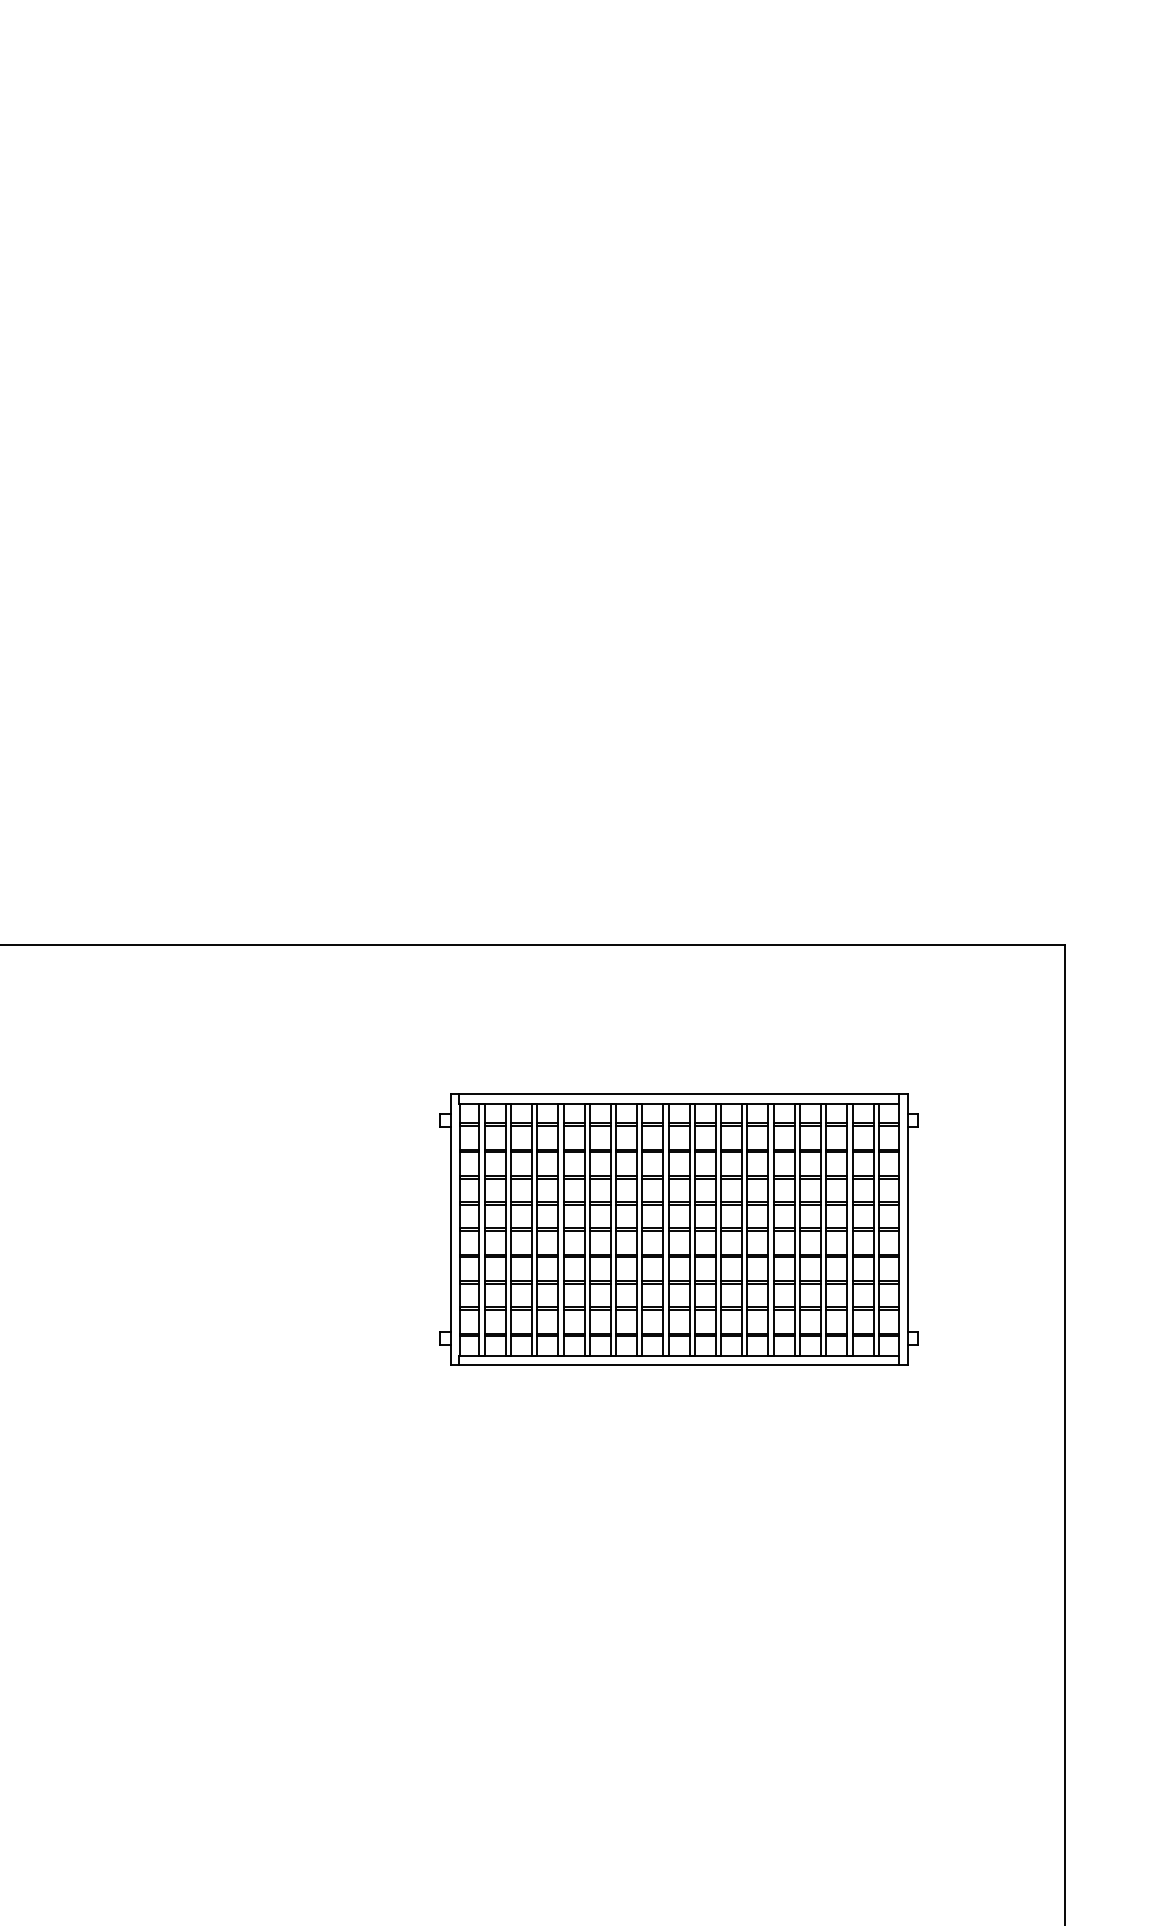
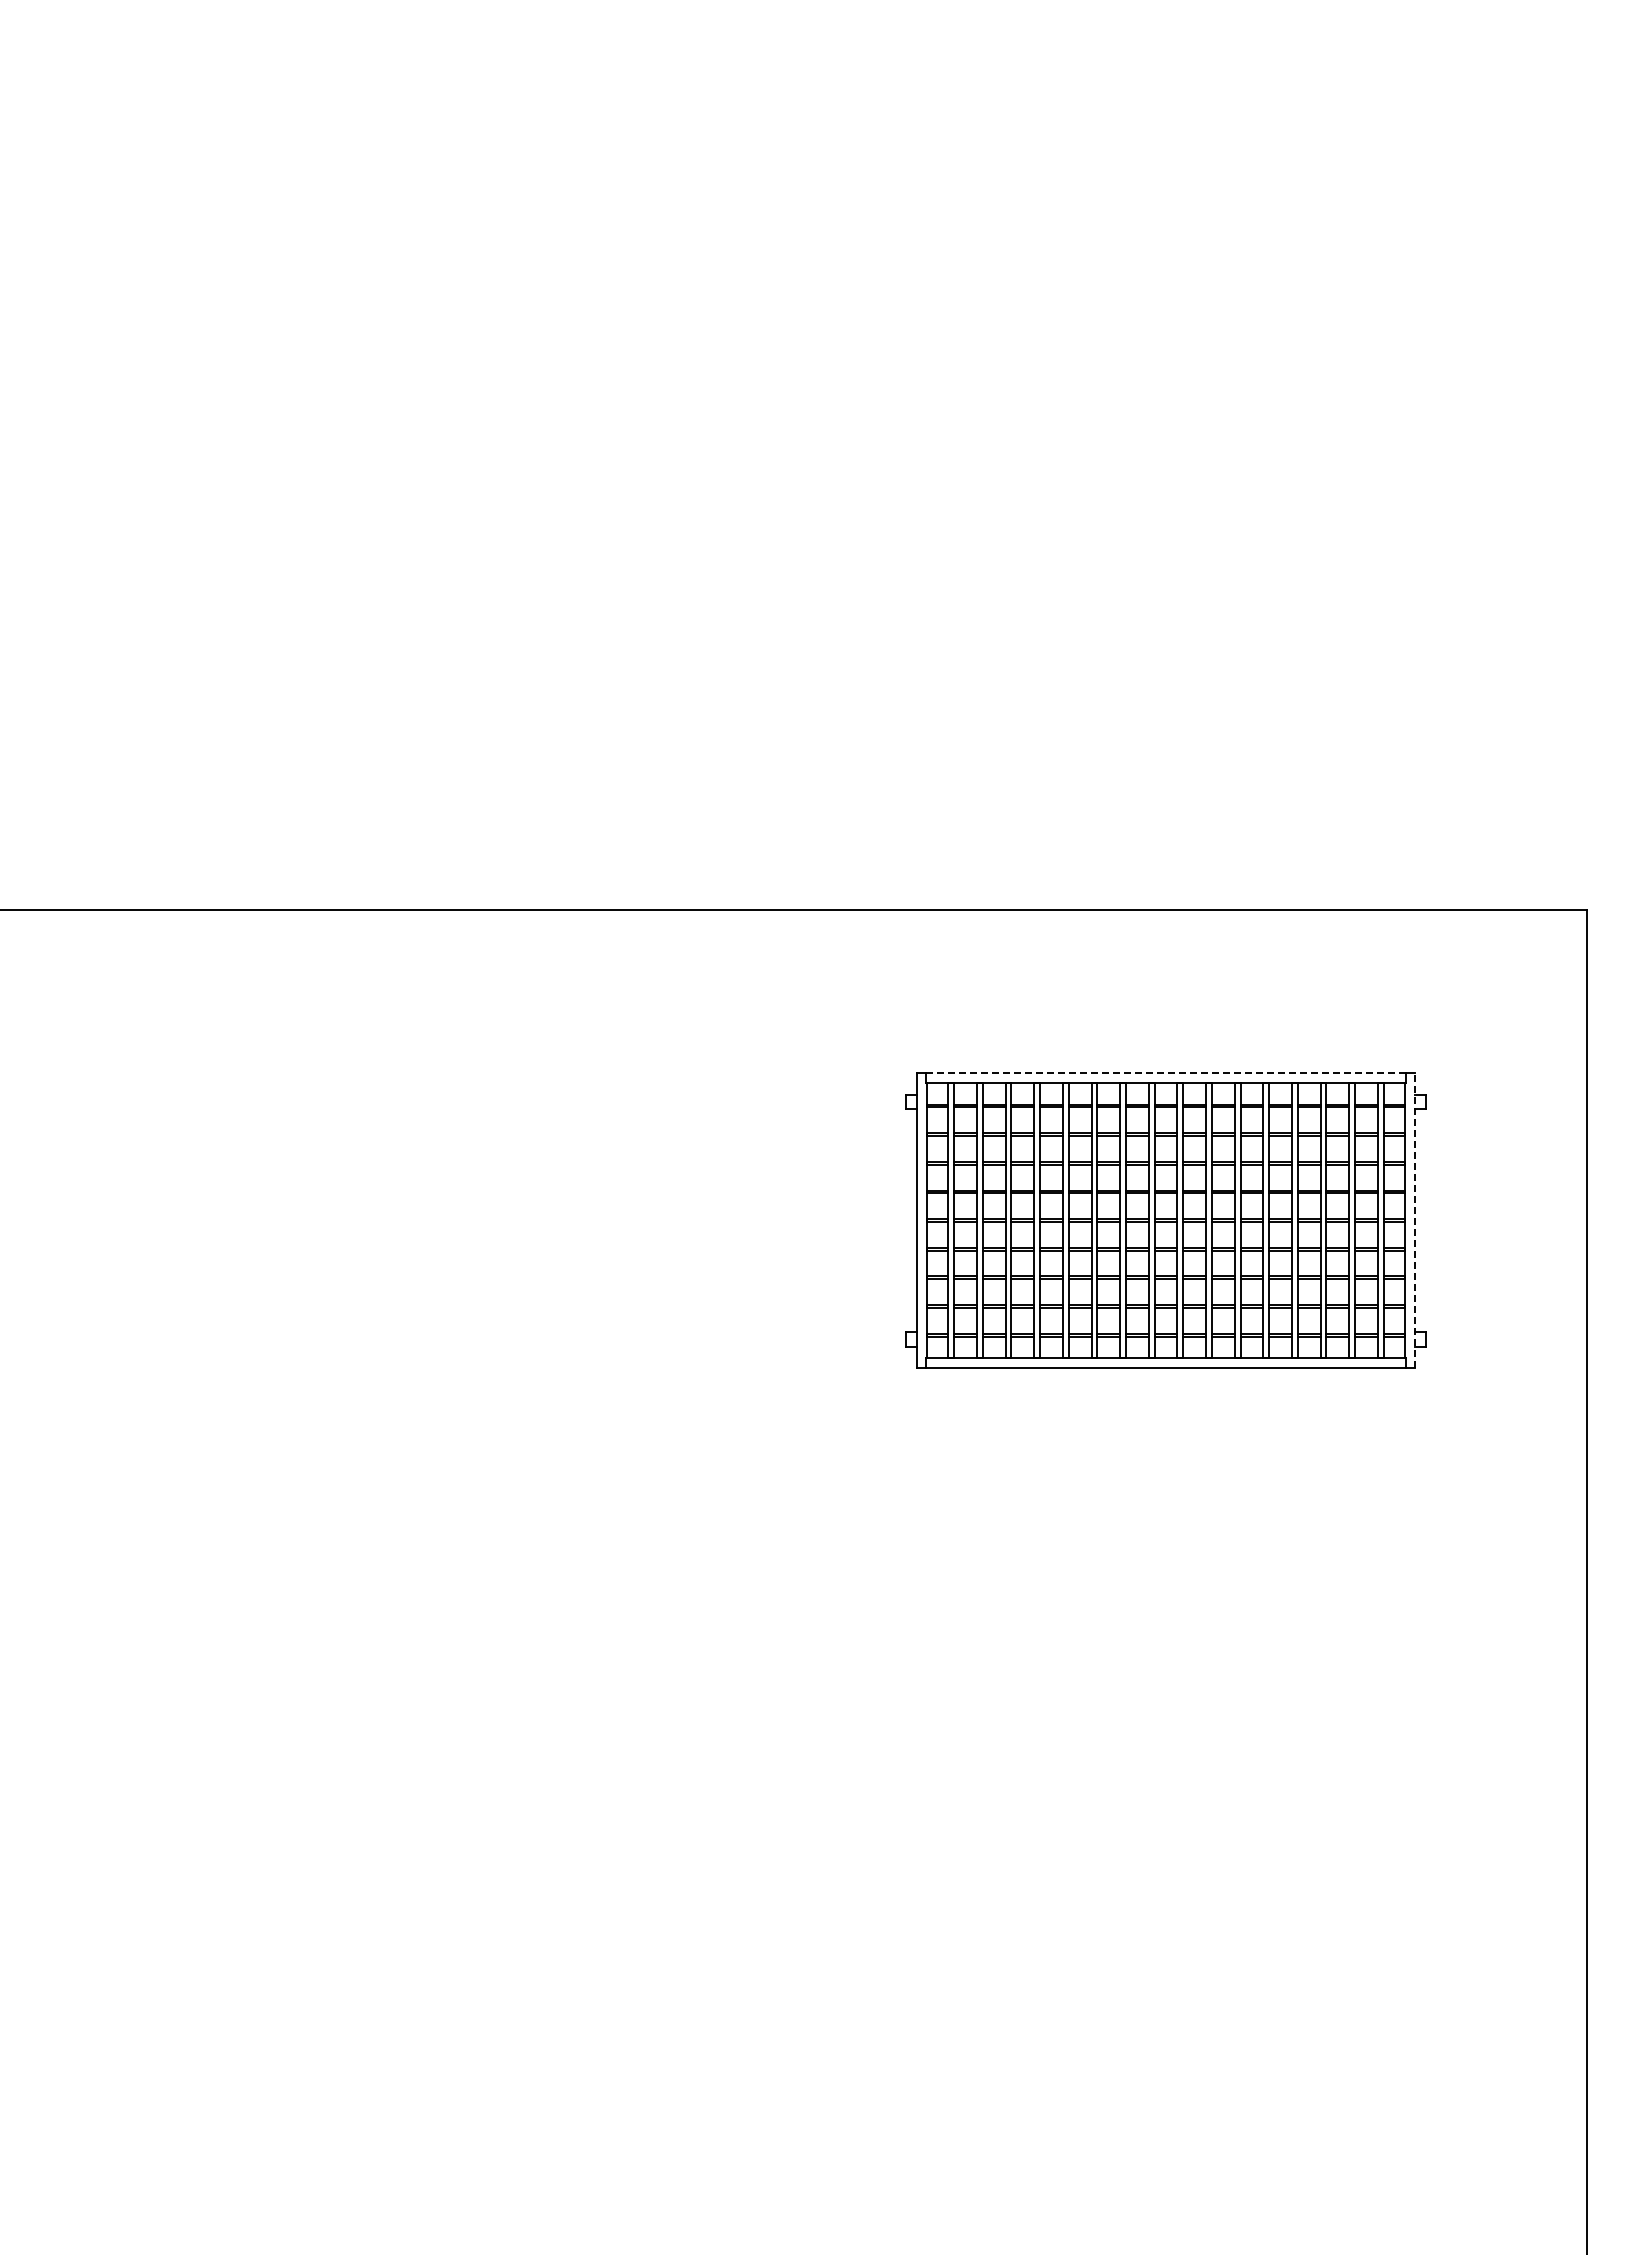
line: (679, 1094) -> (1166, 1073), solid -> dashed
line: (907, 1229) -> (1415, 1220), solid -> dashed

